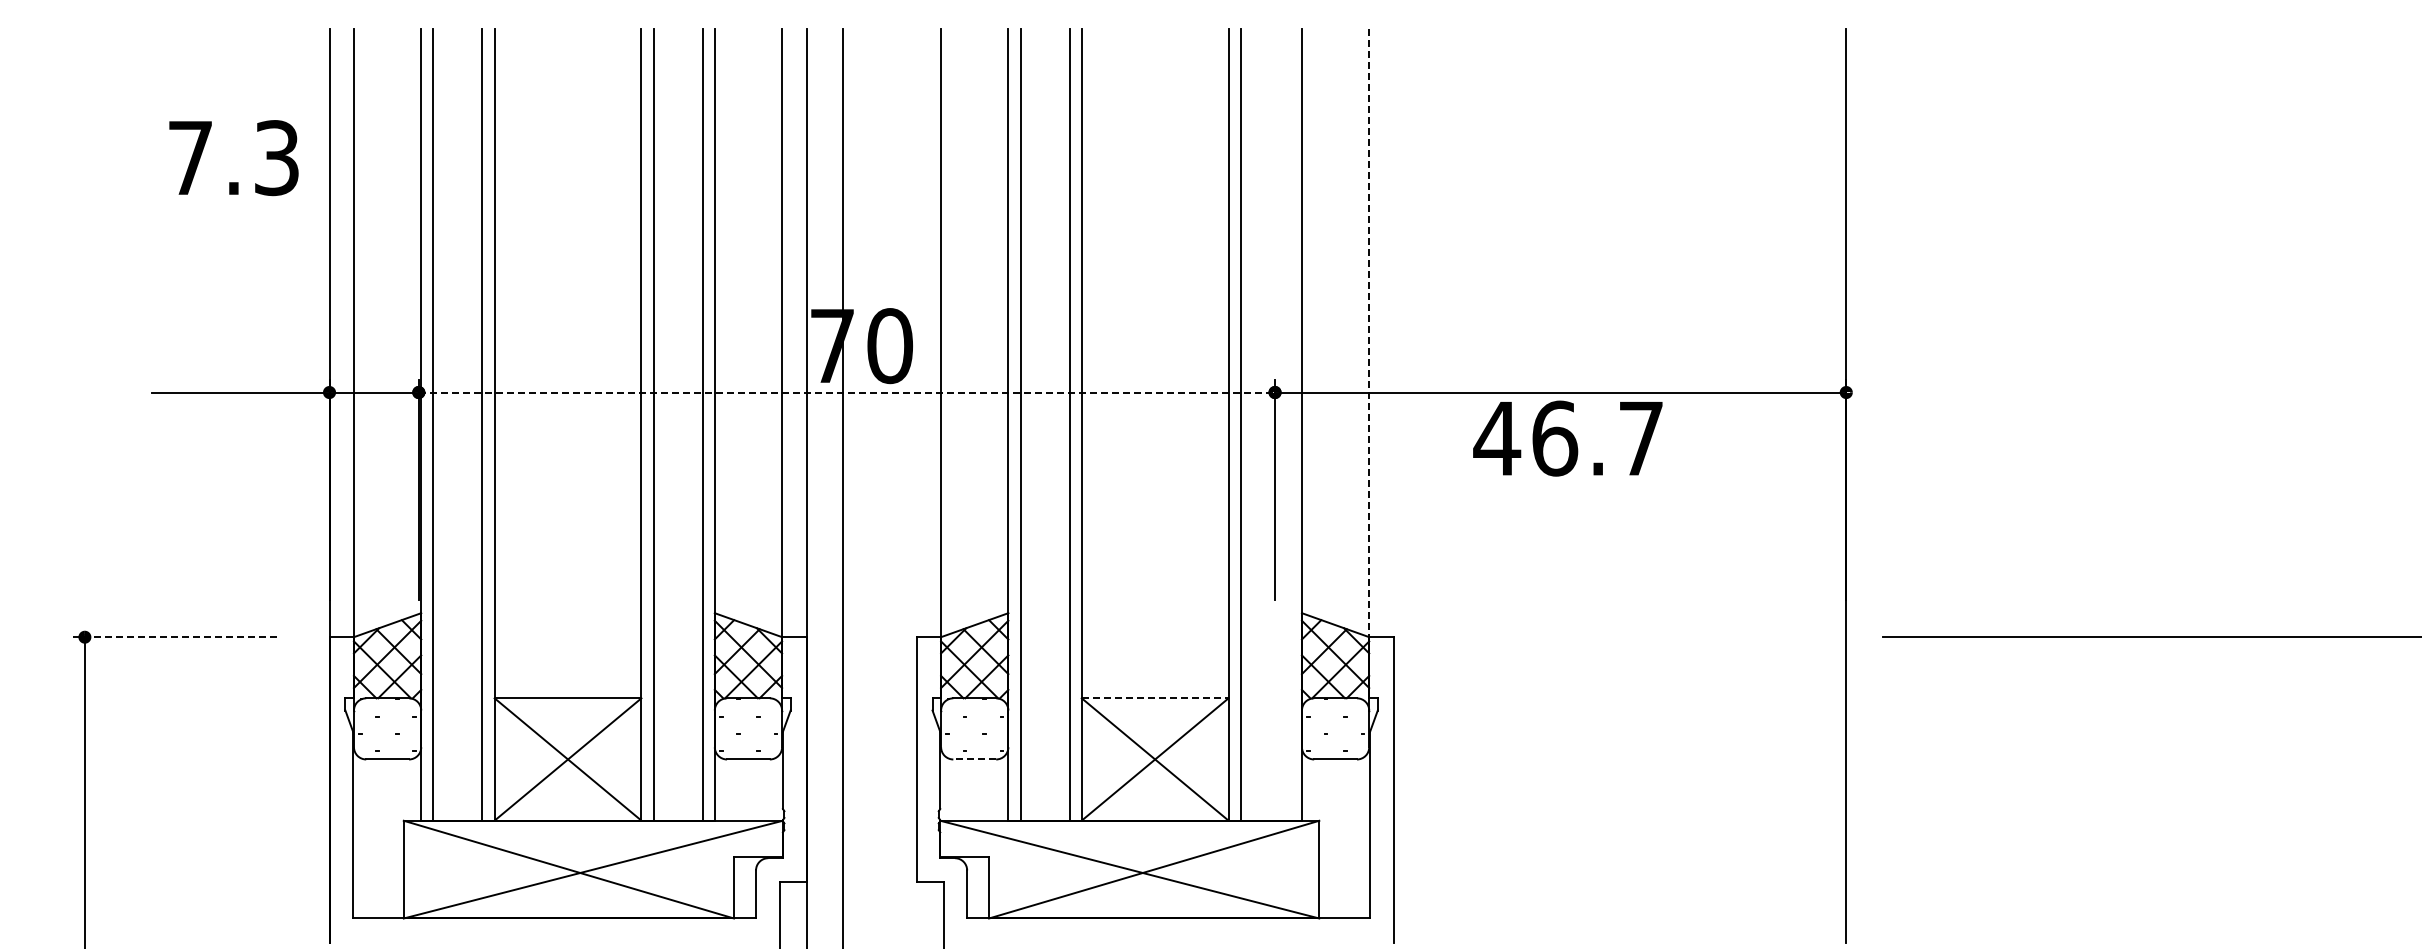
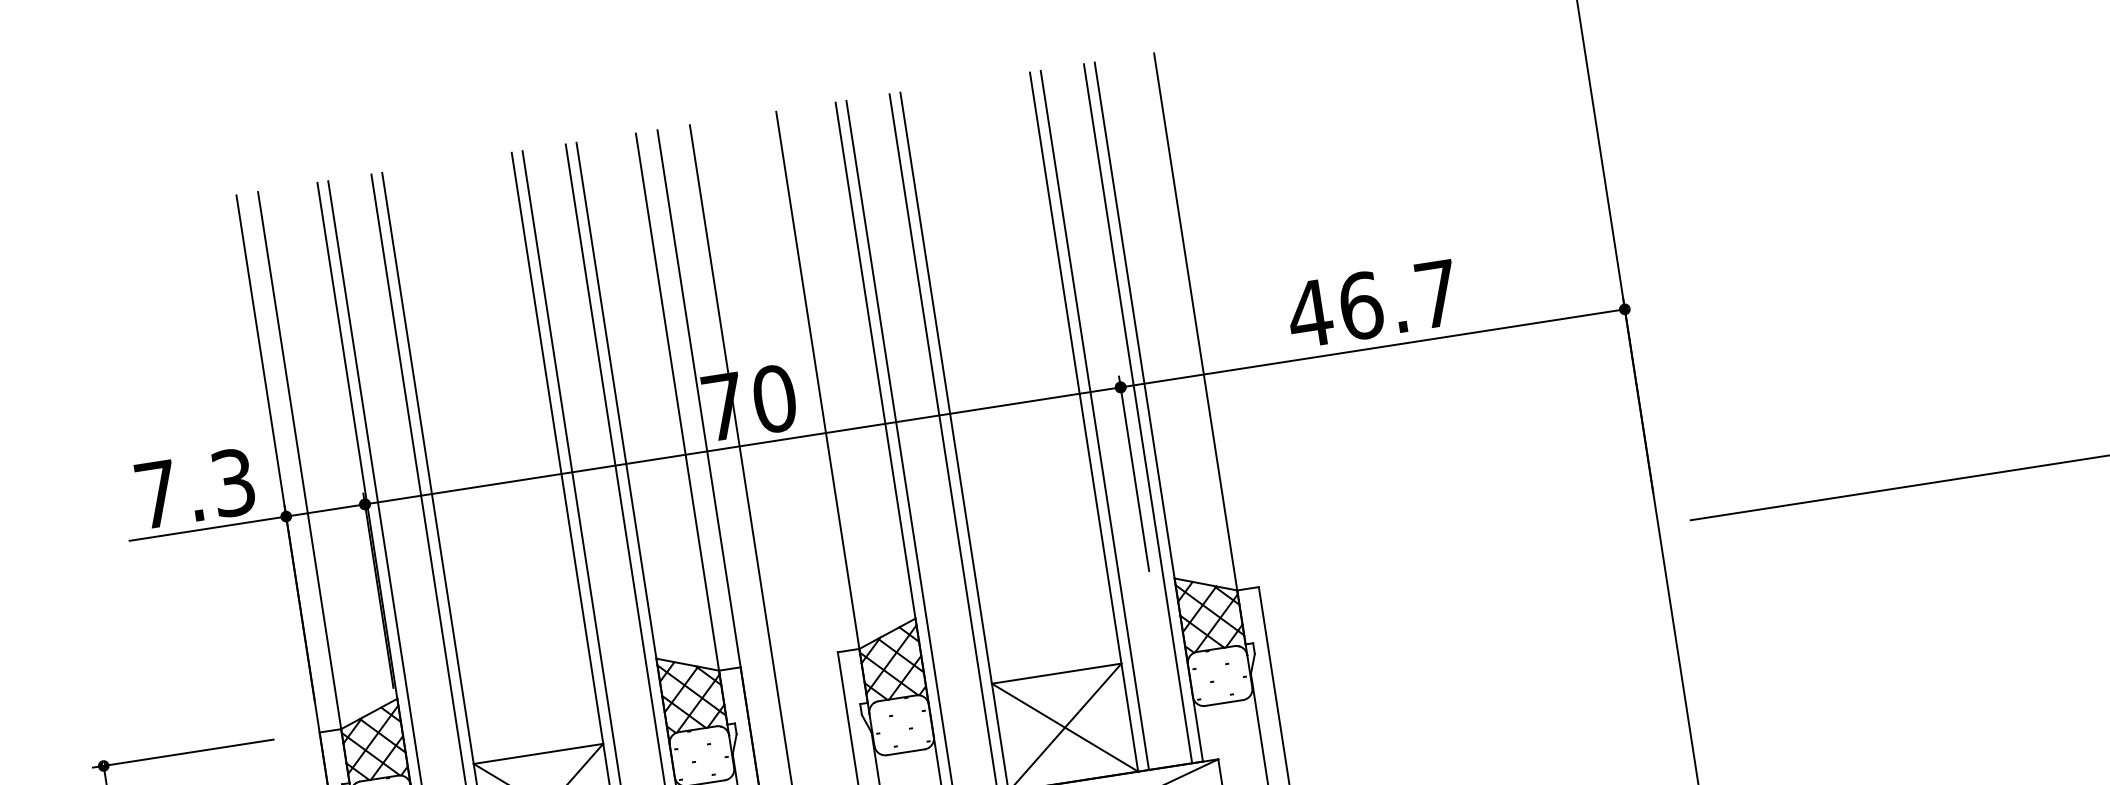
text: (233, 158) -> (195, 489), moved
line: (1369, 336) -> (1196, 325), dashed -> solid
line: (847, 392) -> (743, 445), dashed -> solid
line: (1289, 424) -> (1137, 413), added
text: (1567, 438) -> (1372, 304), moved
line: (174, 637) -> (182, 753), dashed -> solid
line: (1155, 698) -> (1057, 673), dashed -> solid
line: (974, 759) -> (905, 752), dashed -> solid

